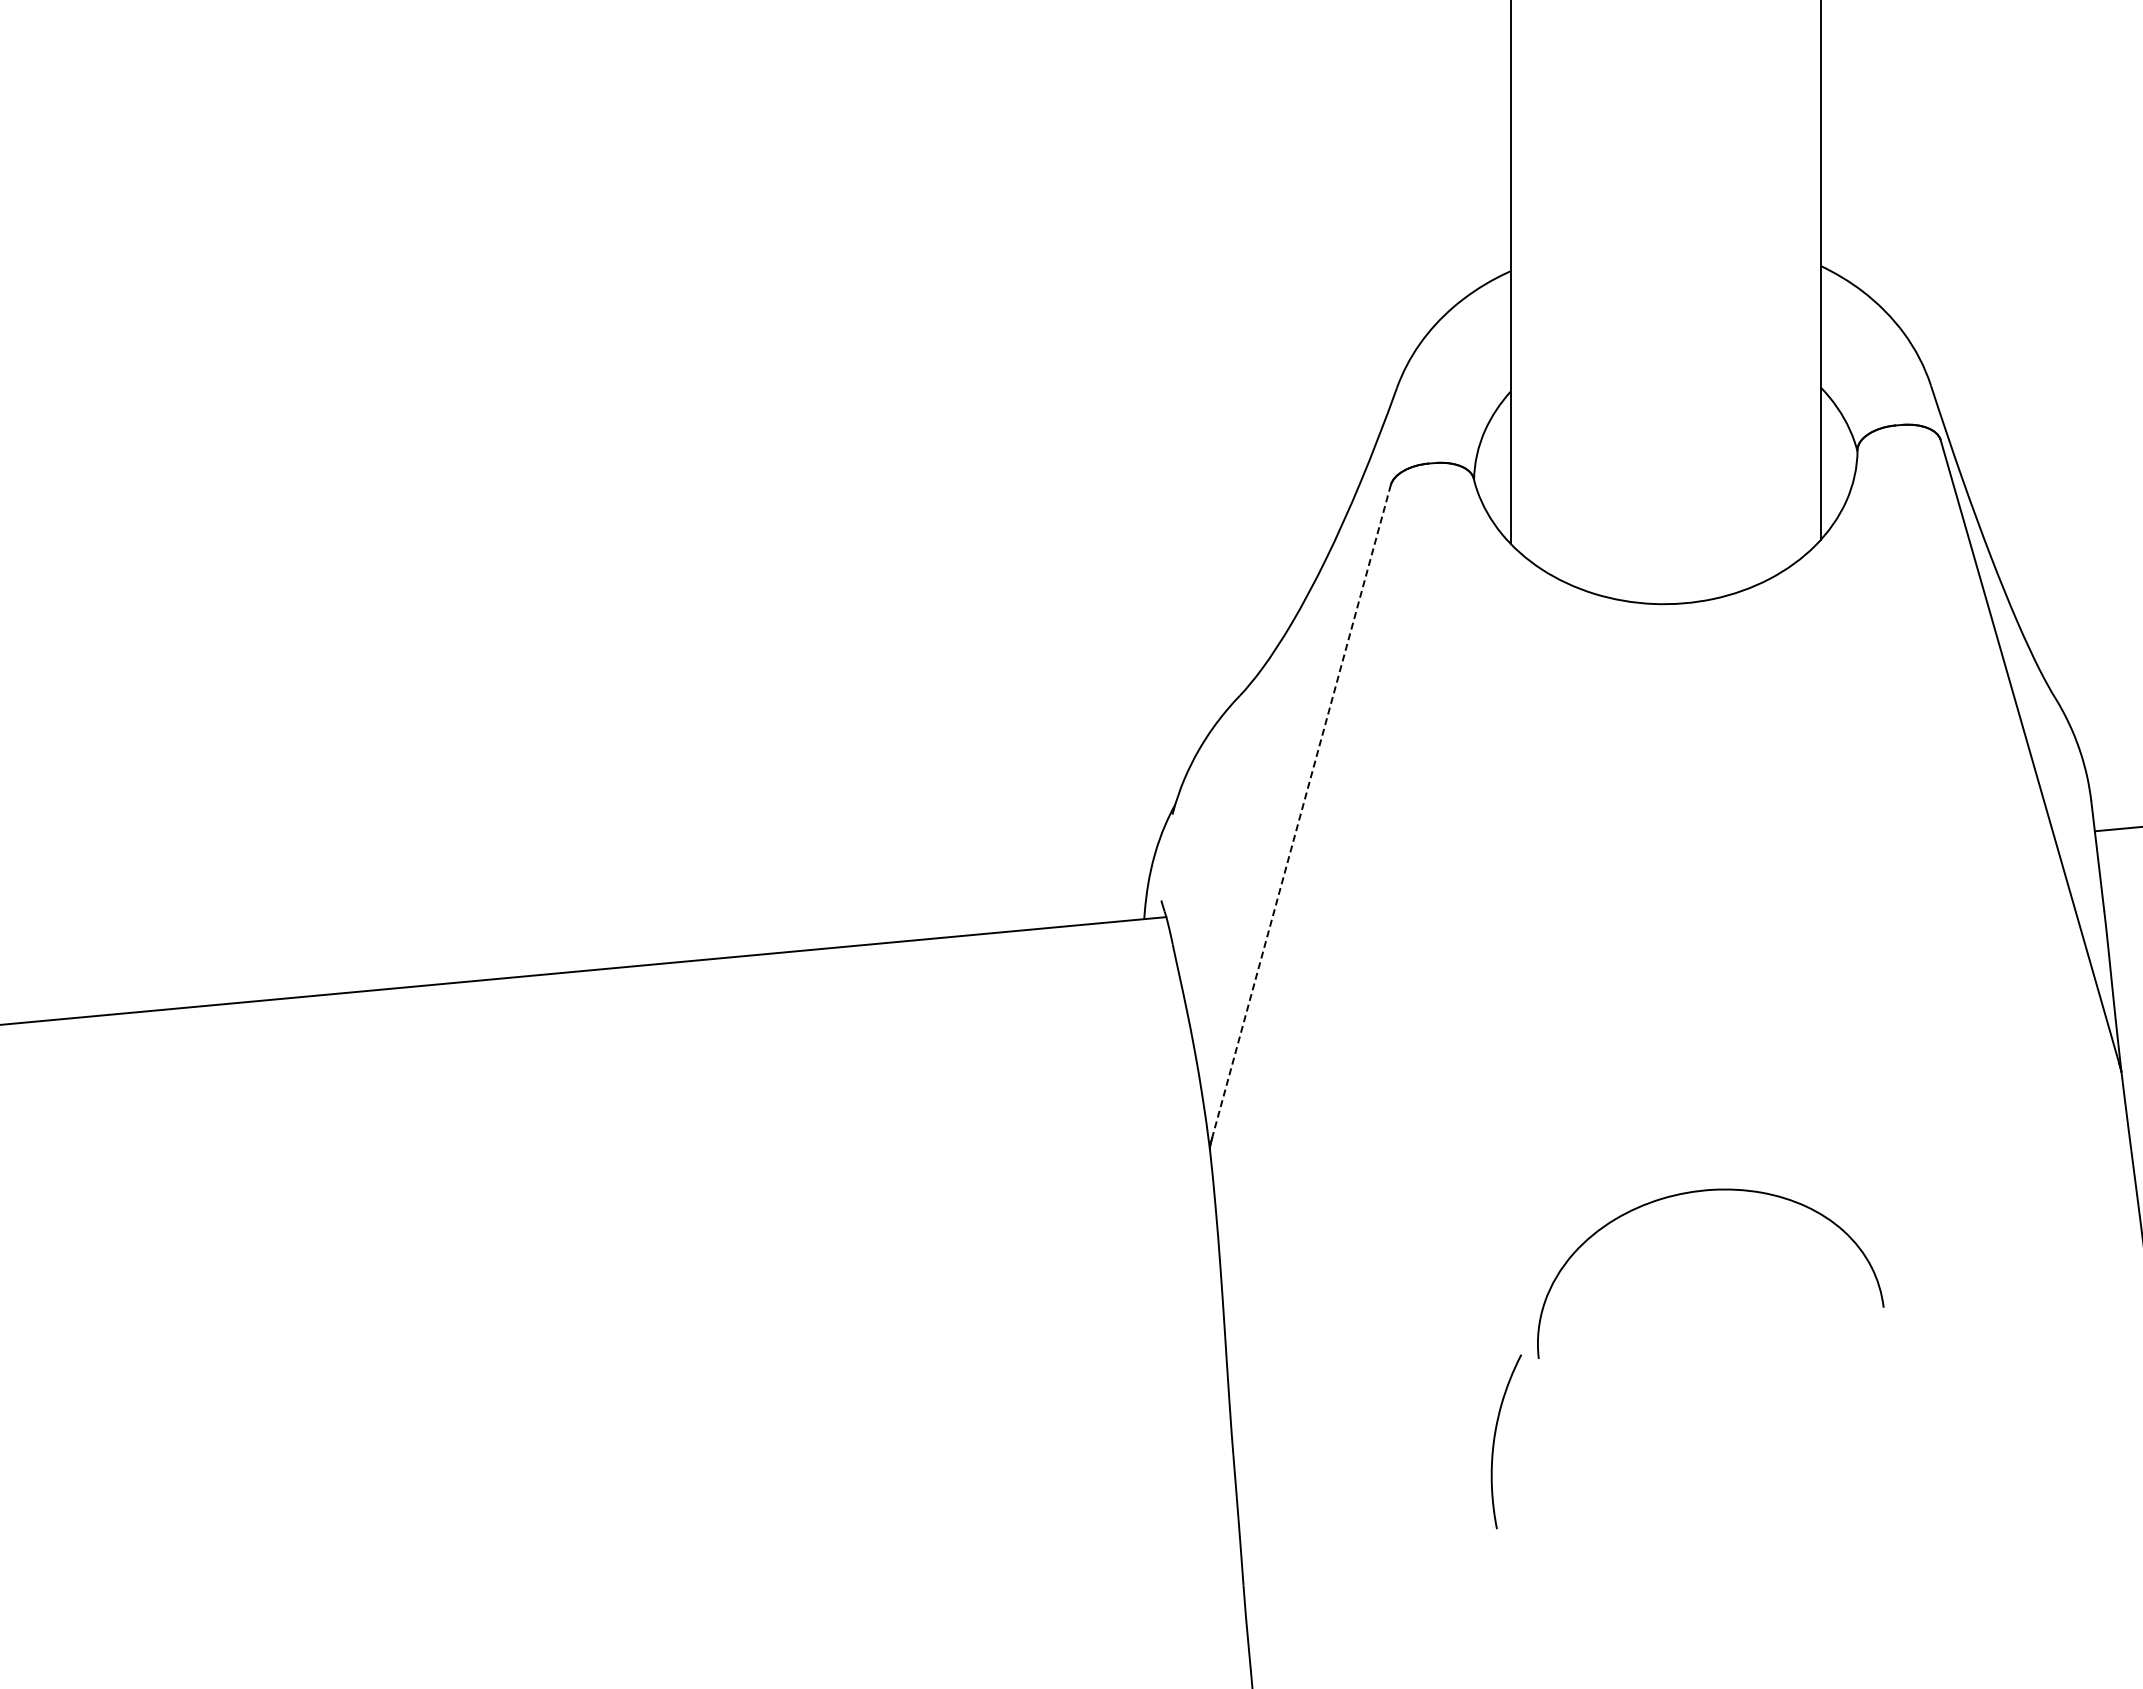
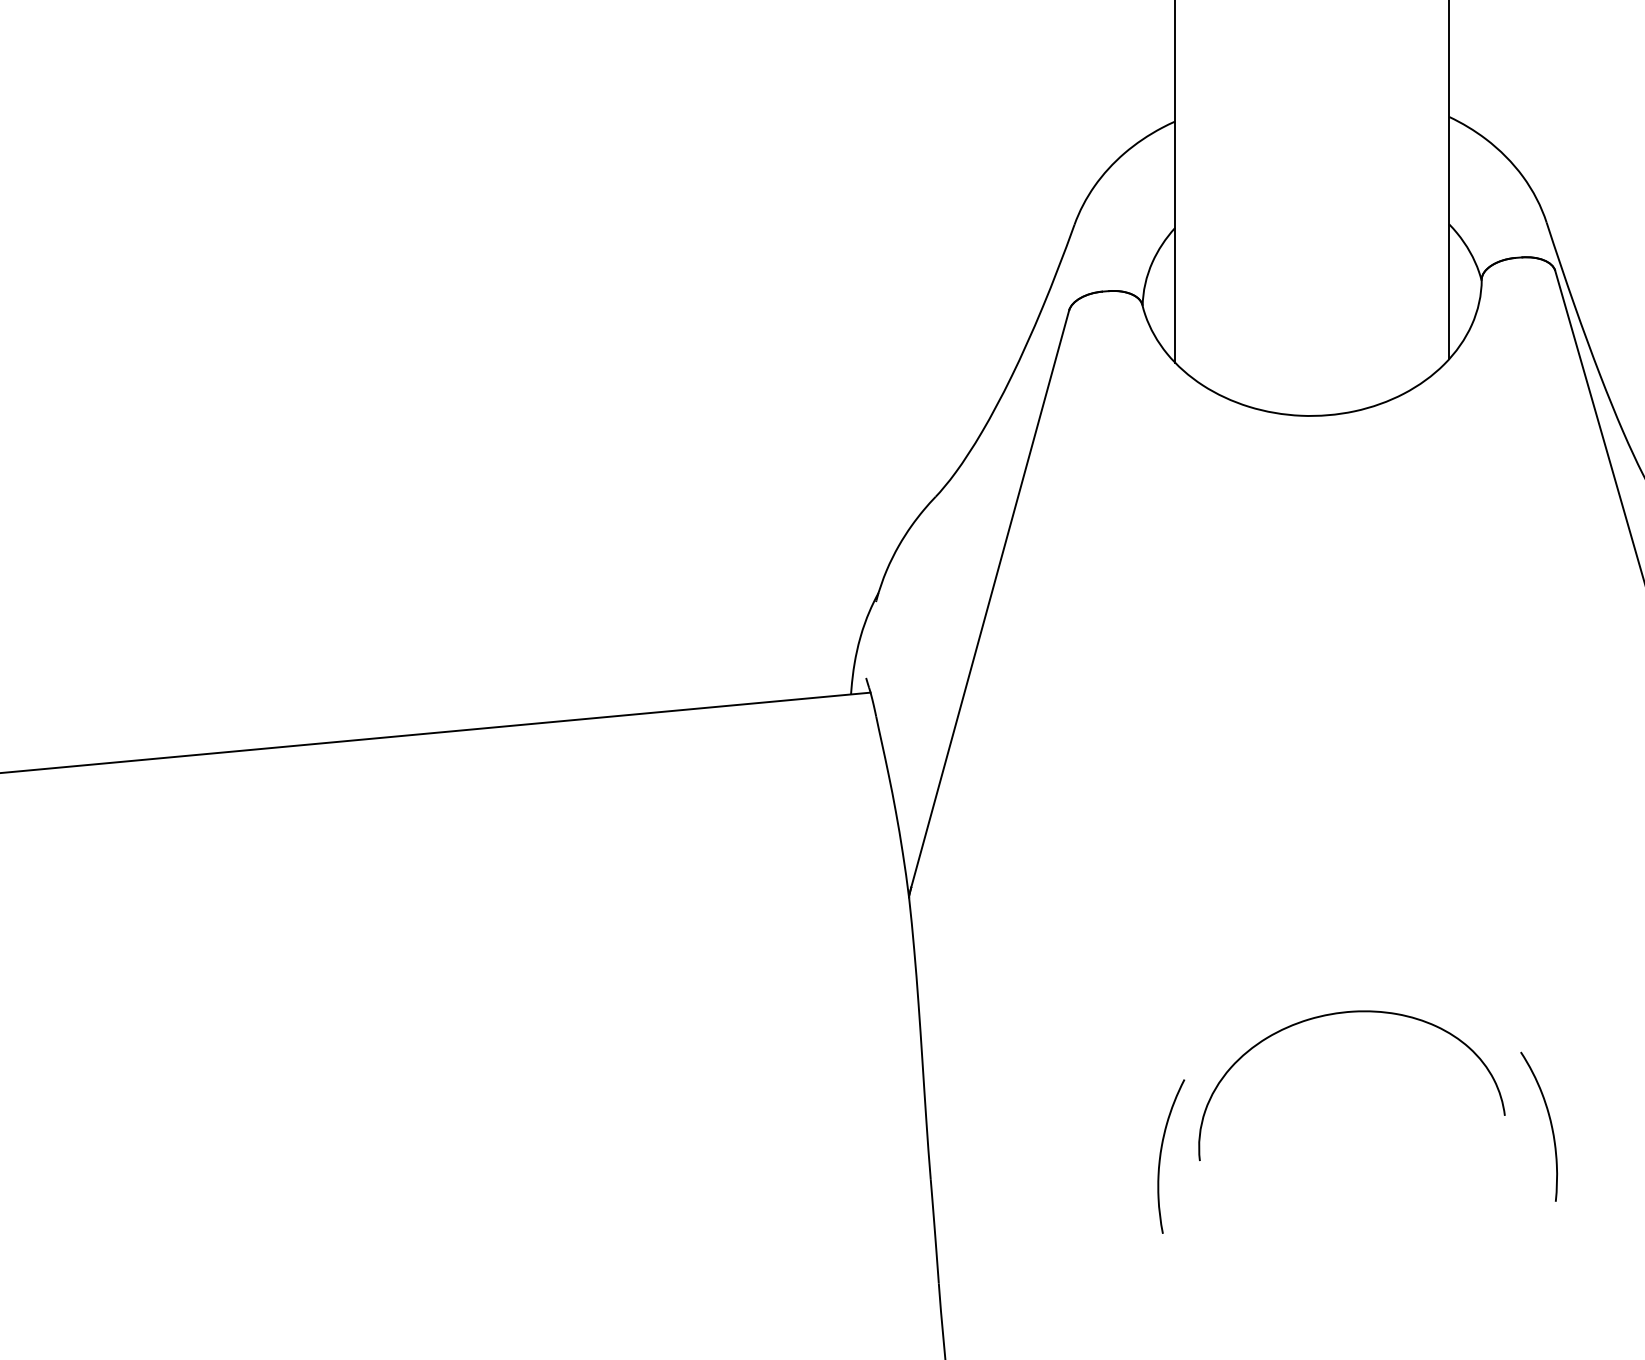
line: (1301, 810) -> (990, 598), dashed -> solid
curve: (1698, 1192) -> (1341, 1013), moved
curve: (1934, 1402) -> (1549, 1121), added

